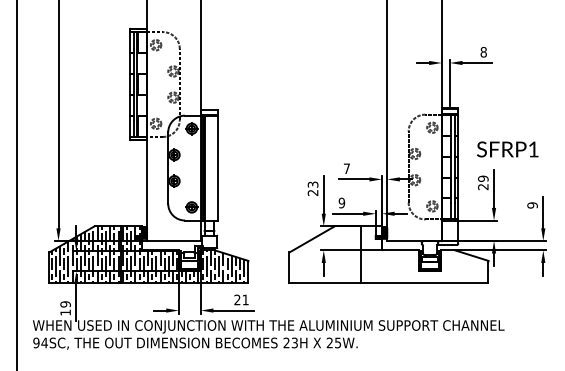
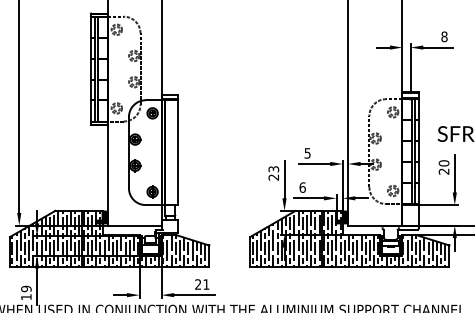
text: (346, 168) -> (307, 153), 7 -> 5
text: (483, 178) -> (444, 163), 29 -> 20
text: (341, 202) -> (302, 187), 9 -> 6
hatch: (387, 254) -> (348, 239), added

